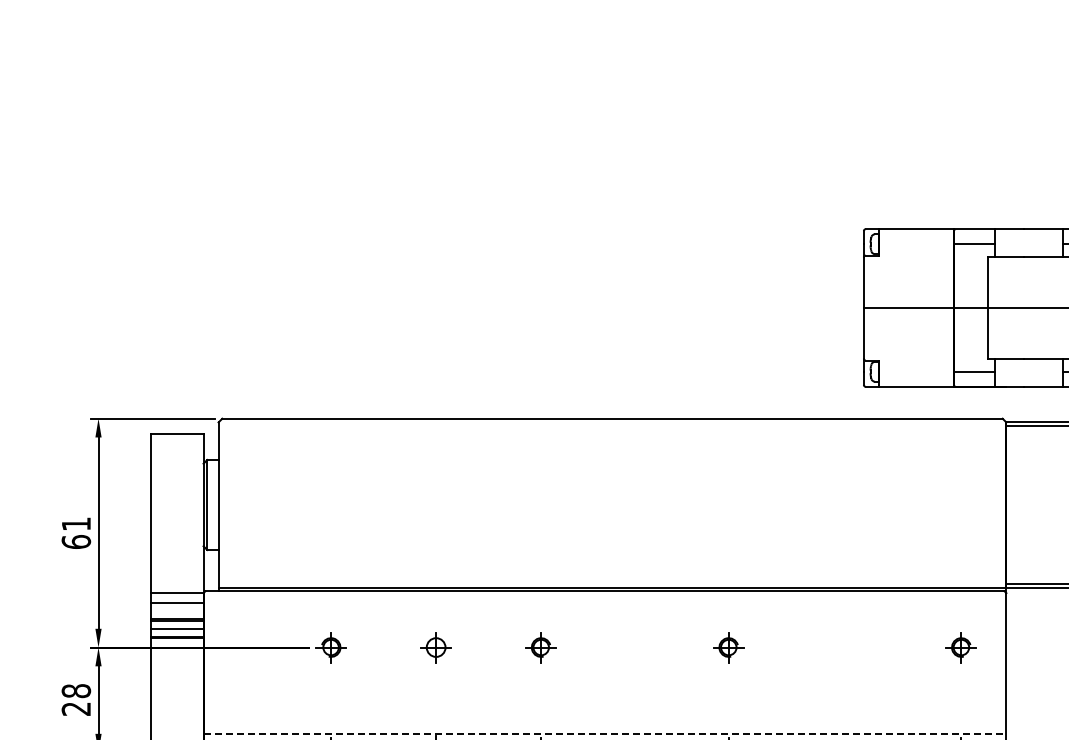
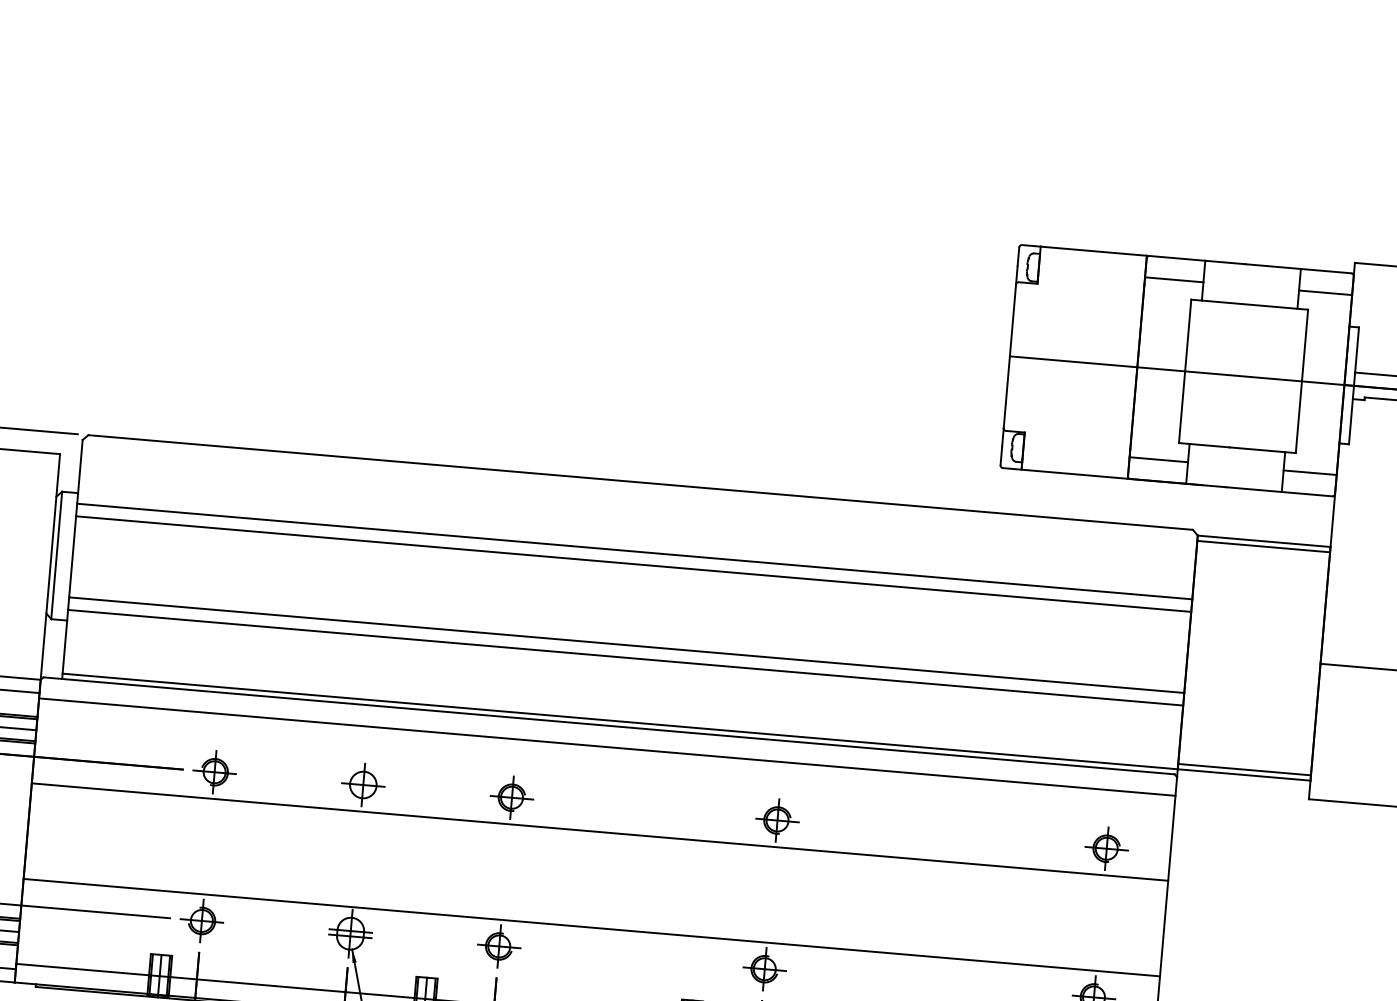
line: (612, 467) -> (634, 551), added
line: (612, 476) -> (633, 564), added
line: (612, 533) -> (626, 644), added
line: (612, 542) -> (625, 657), added
line: (604, 606) -> (606, 747), added
line: (604, 666) -> (599, 832), added
line: (605, 733) -> (592, 927), dashed -> solid

